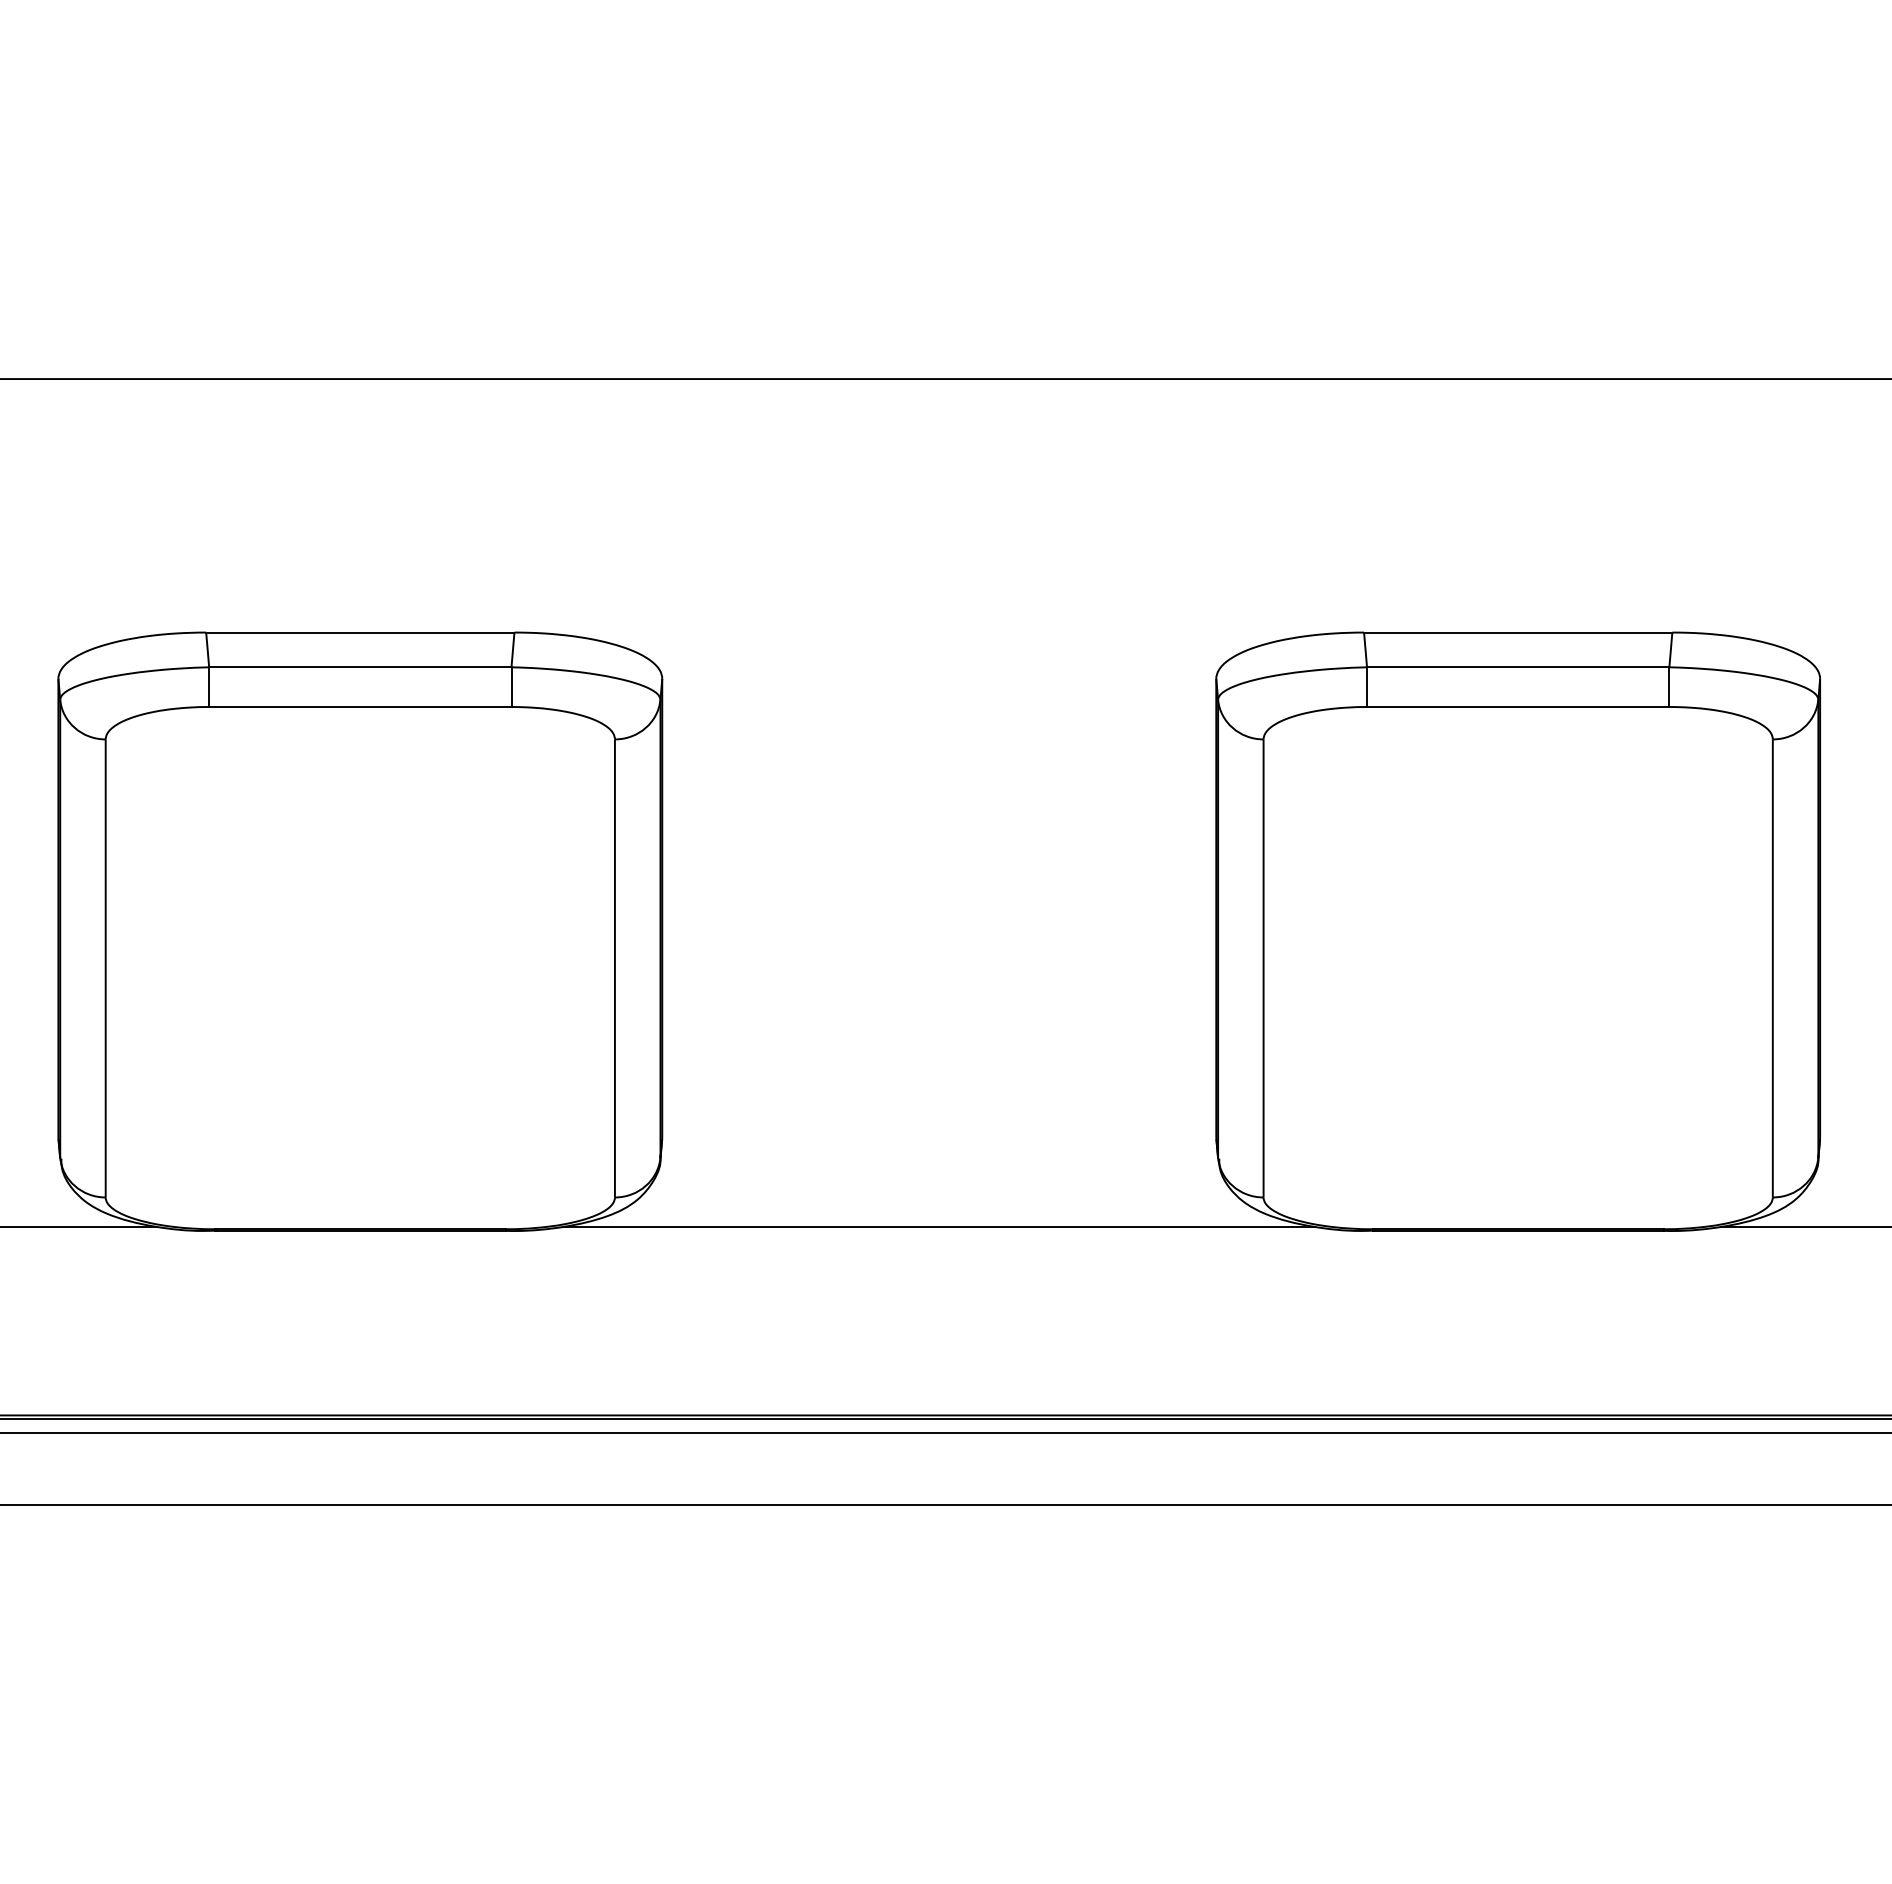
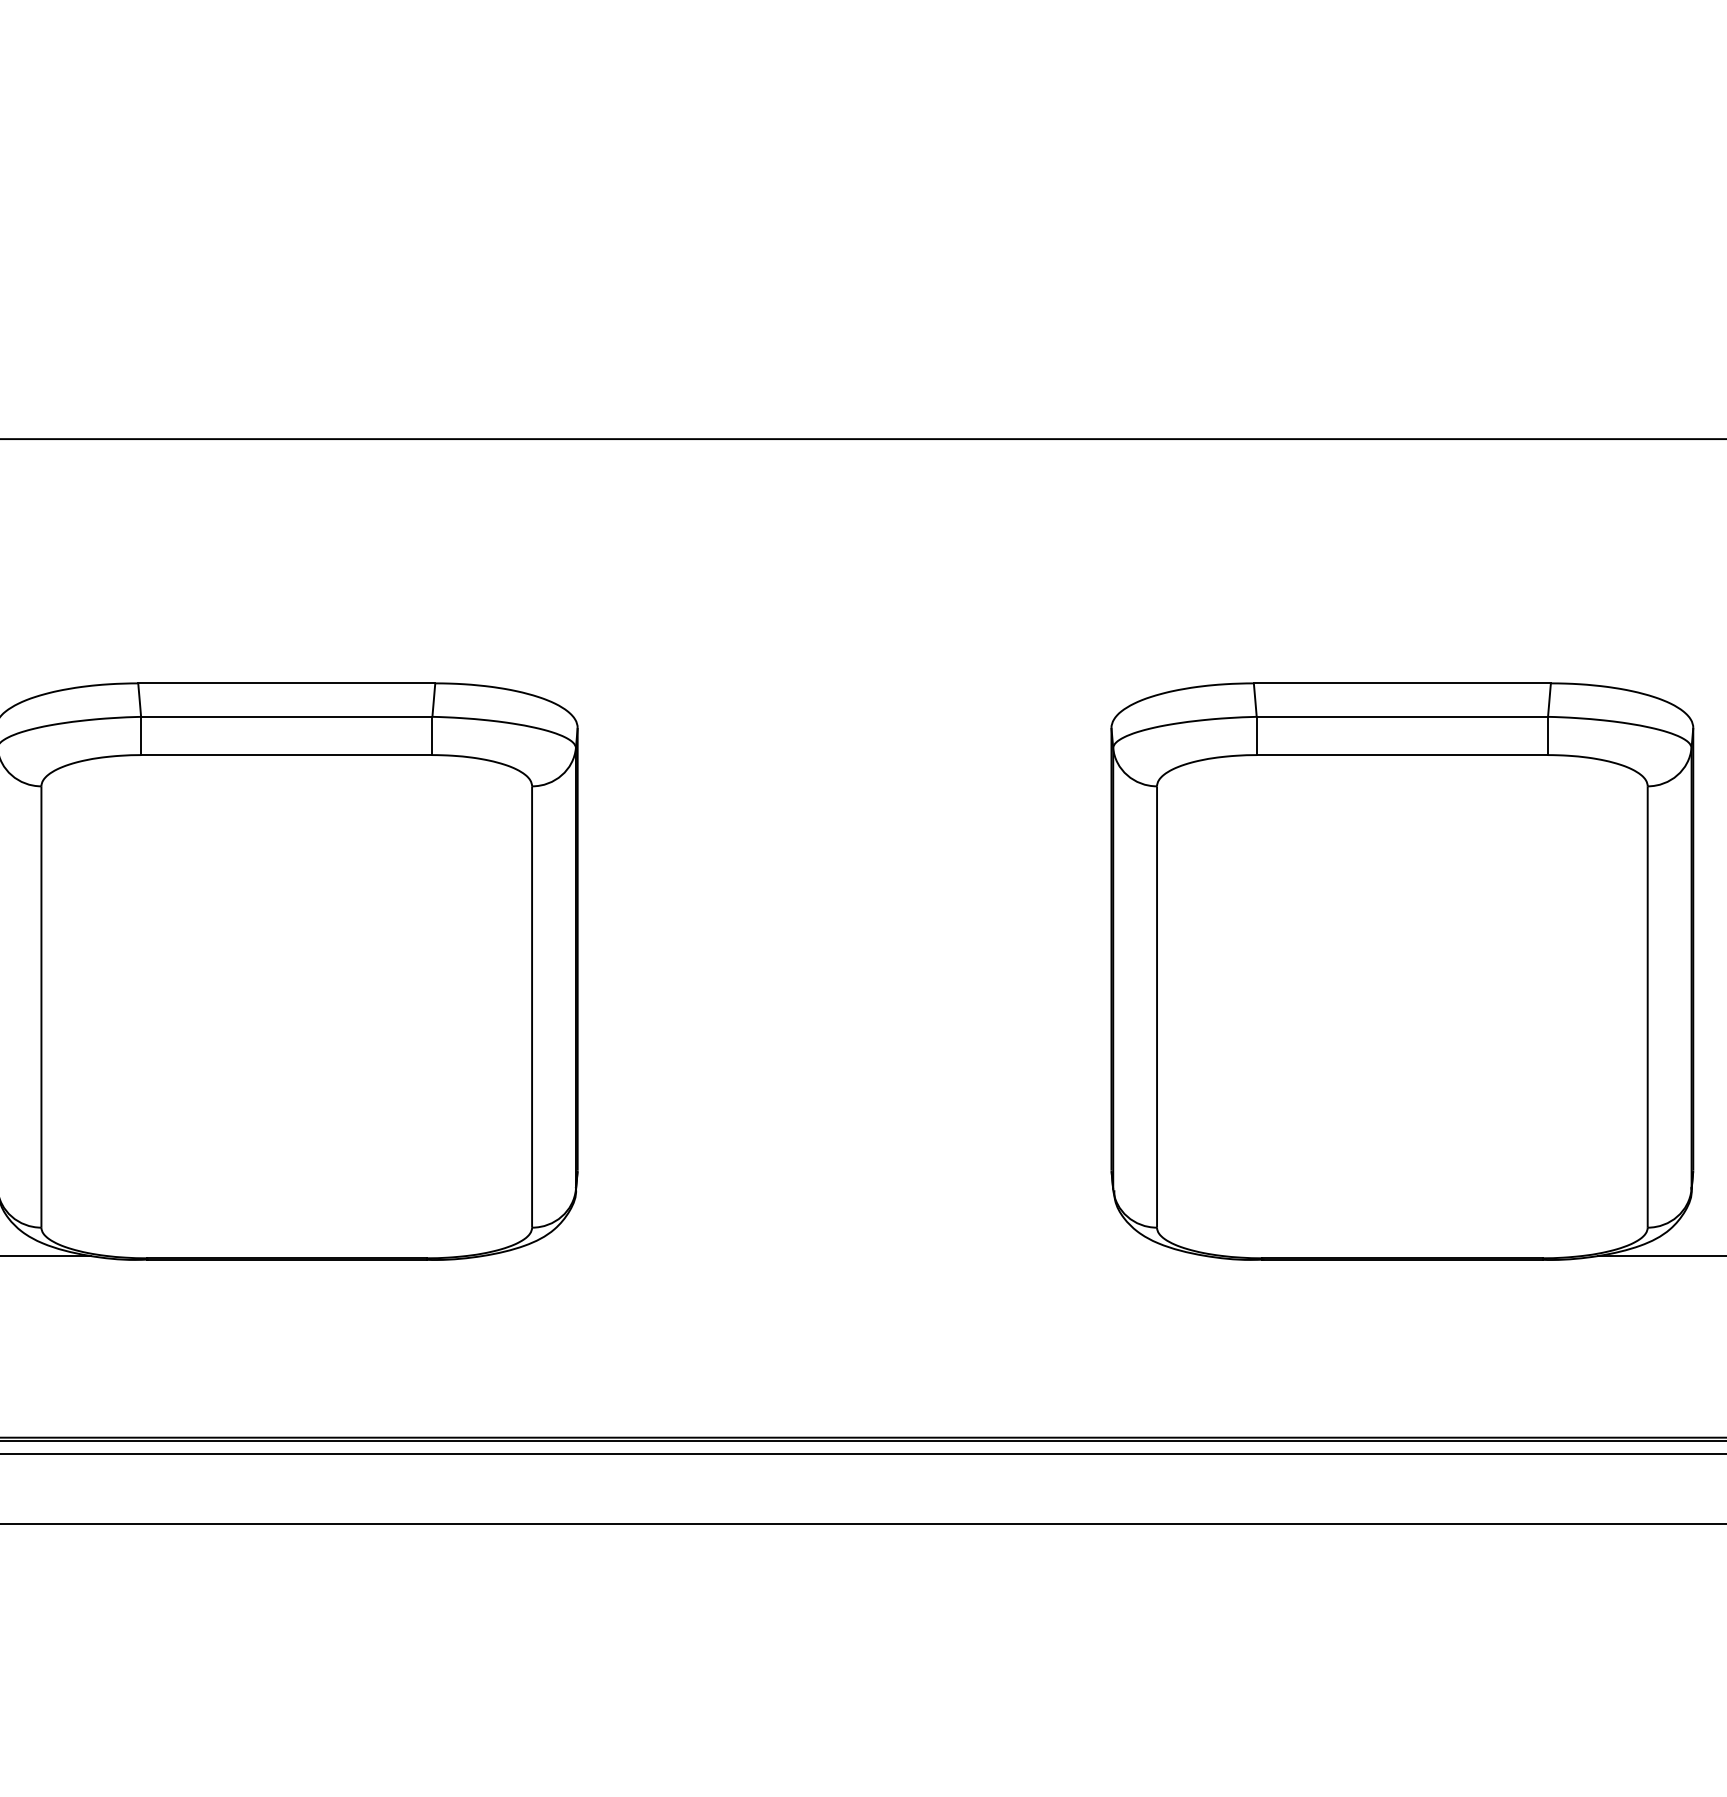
line: (939, 1226) -> (844, 1255), removed

